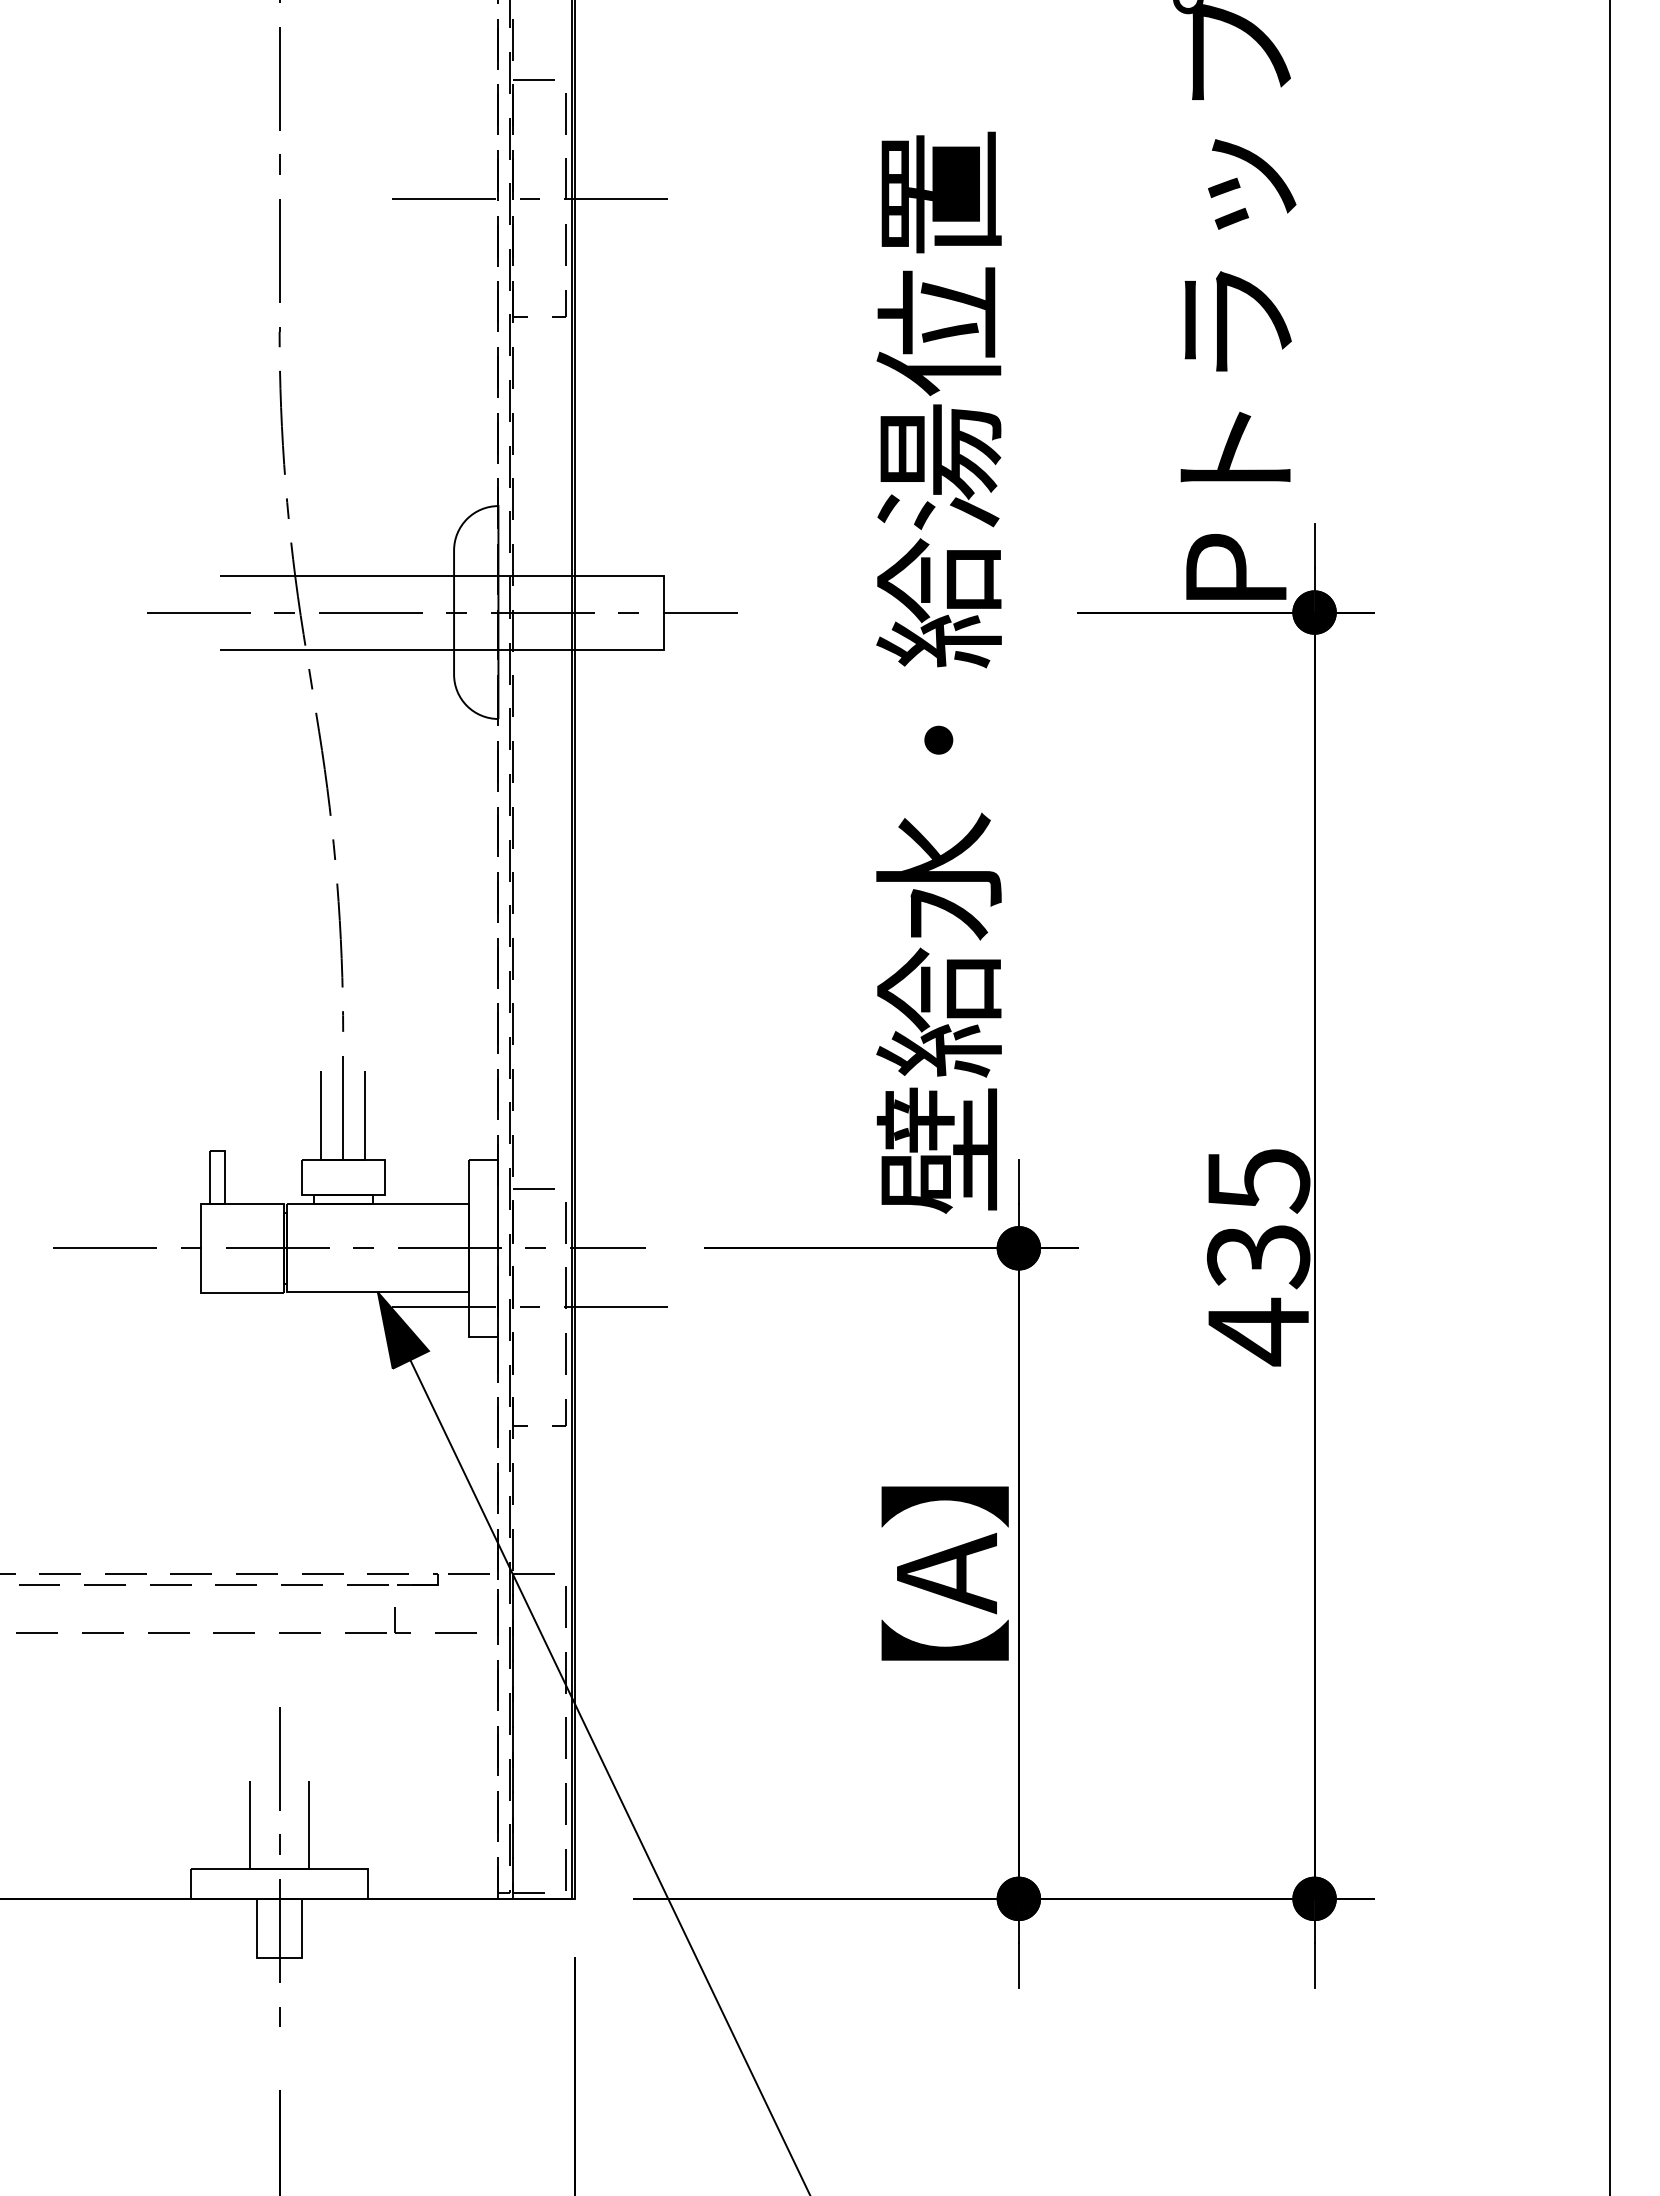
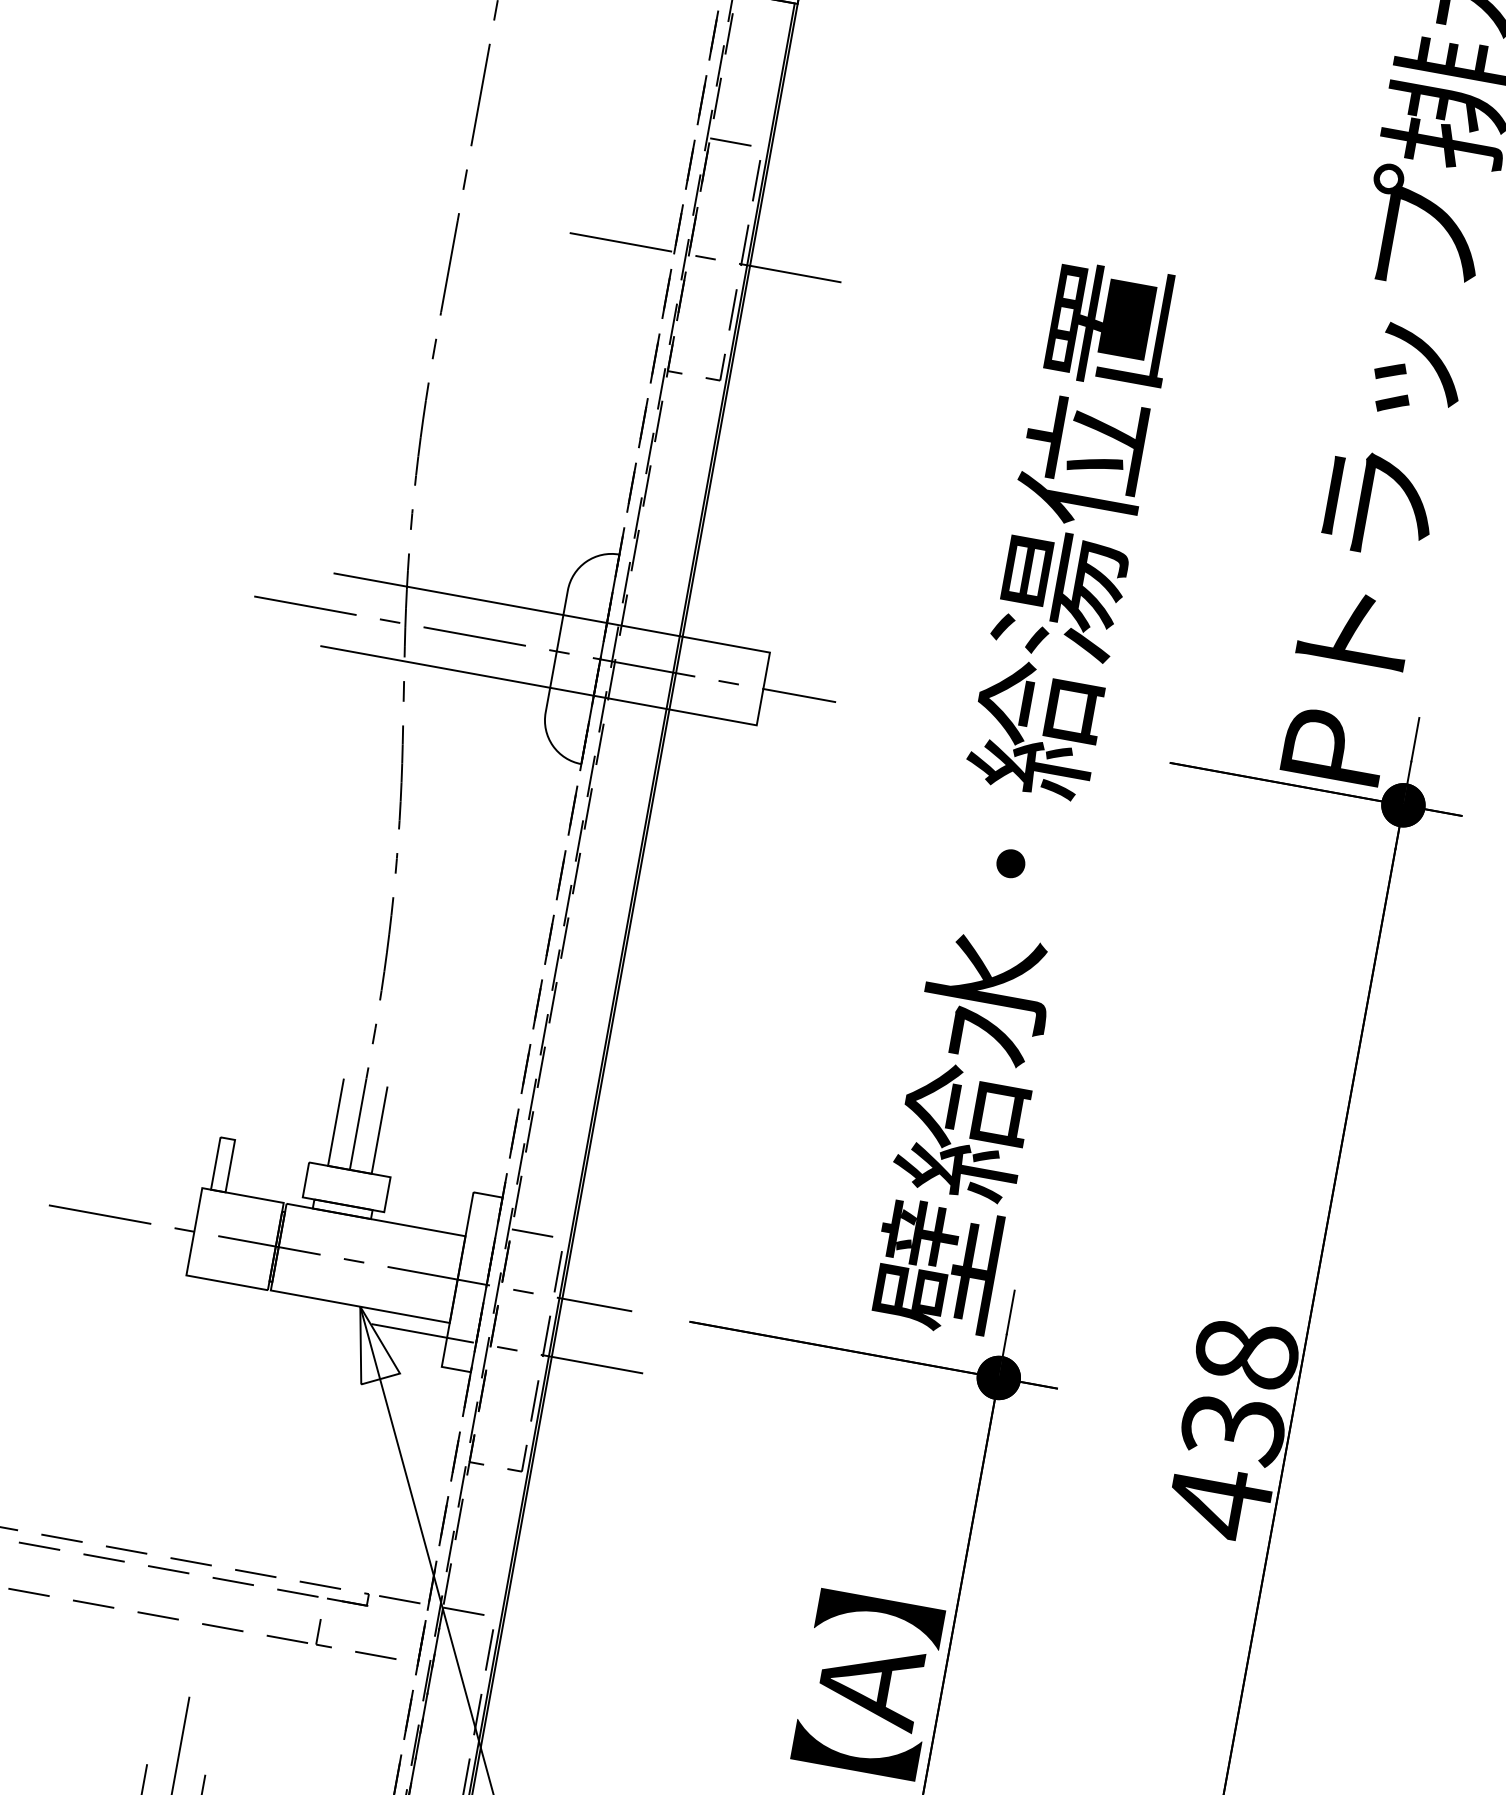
text: (1258, 1180) -> (1246, 1354), 435 -> 438
fill: (402, 1330) -> (377, 1348), removed

